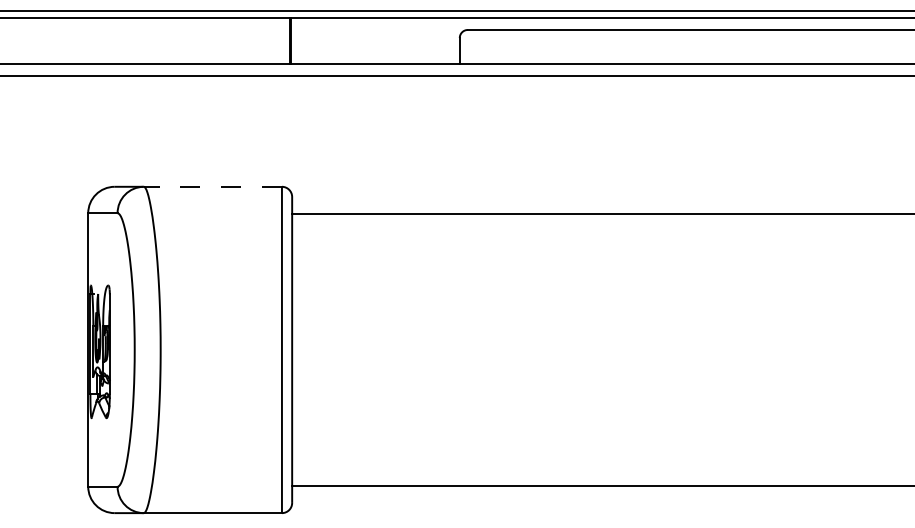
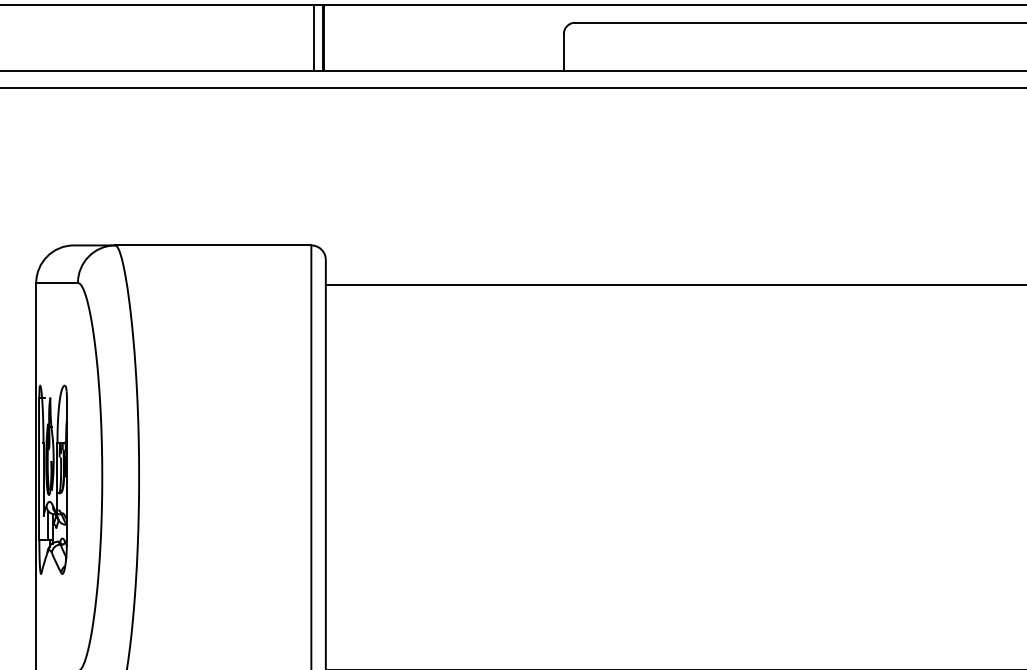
line: (283, 40) -> (313, 37), added
line: (212, 186) -> (212, 244), dashed -> solid

